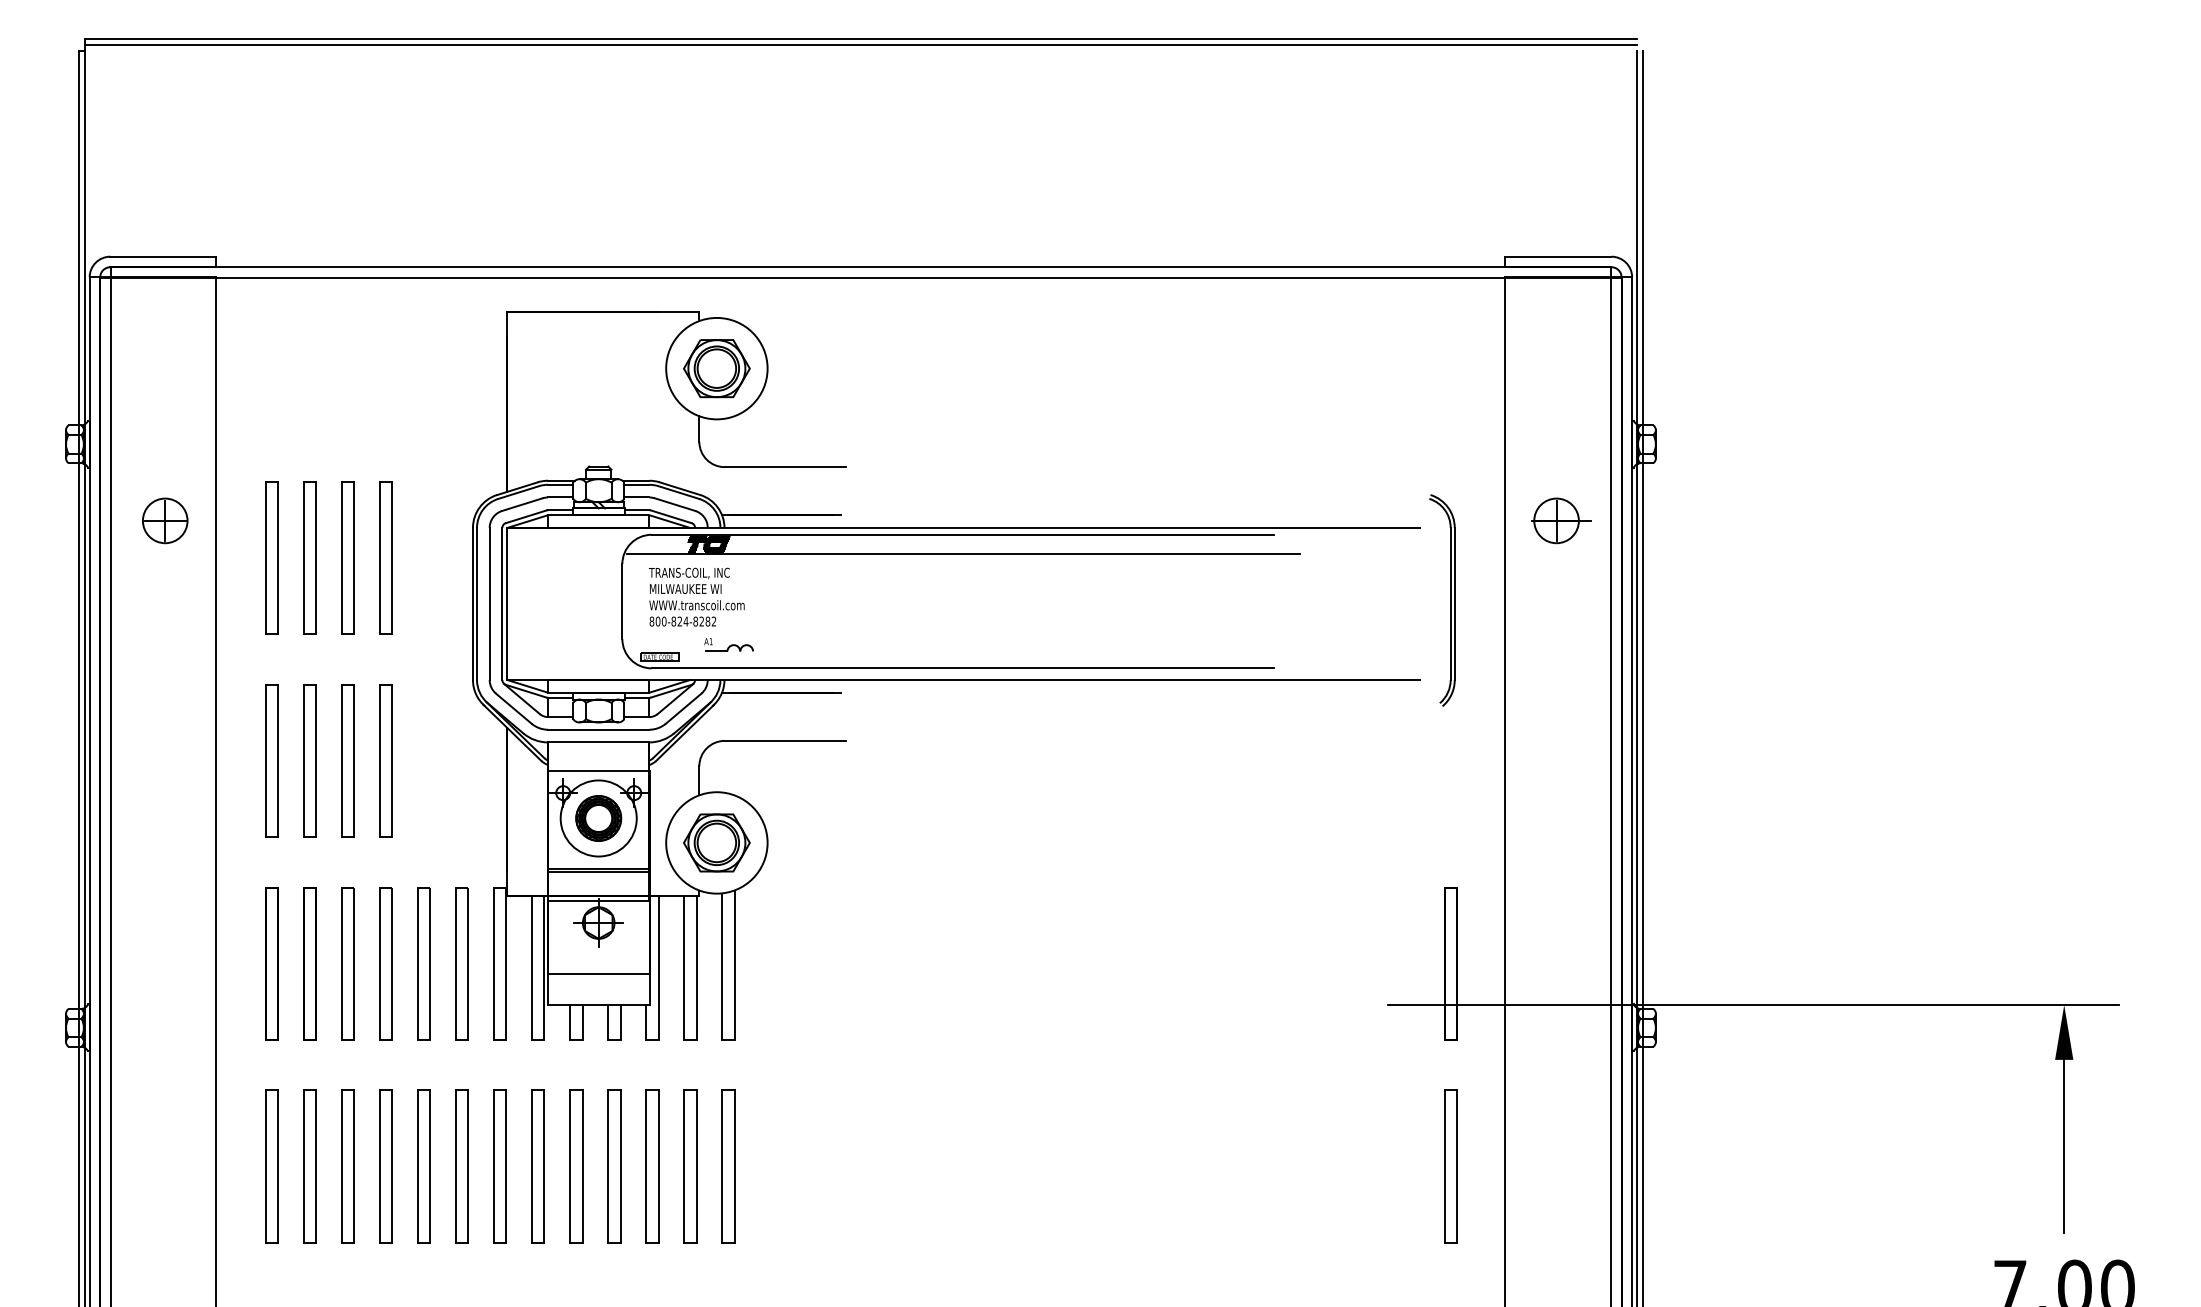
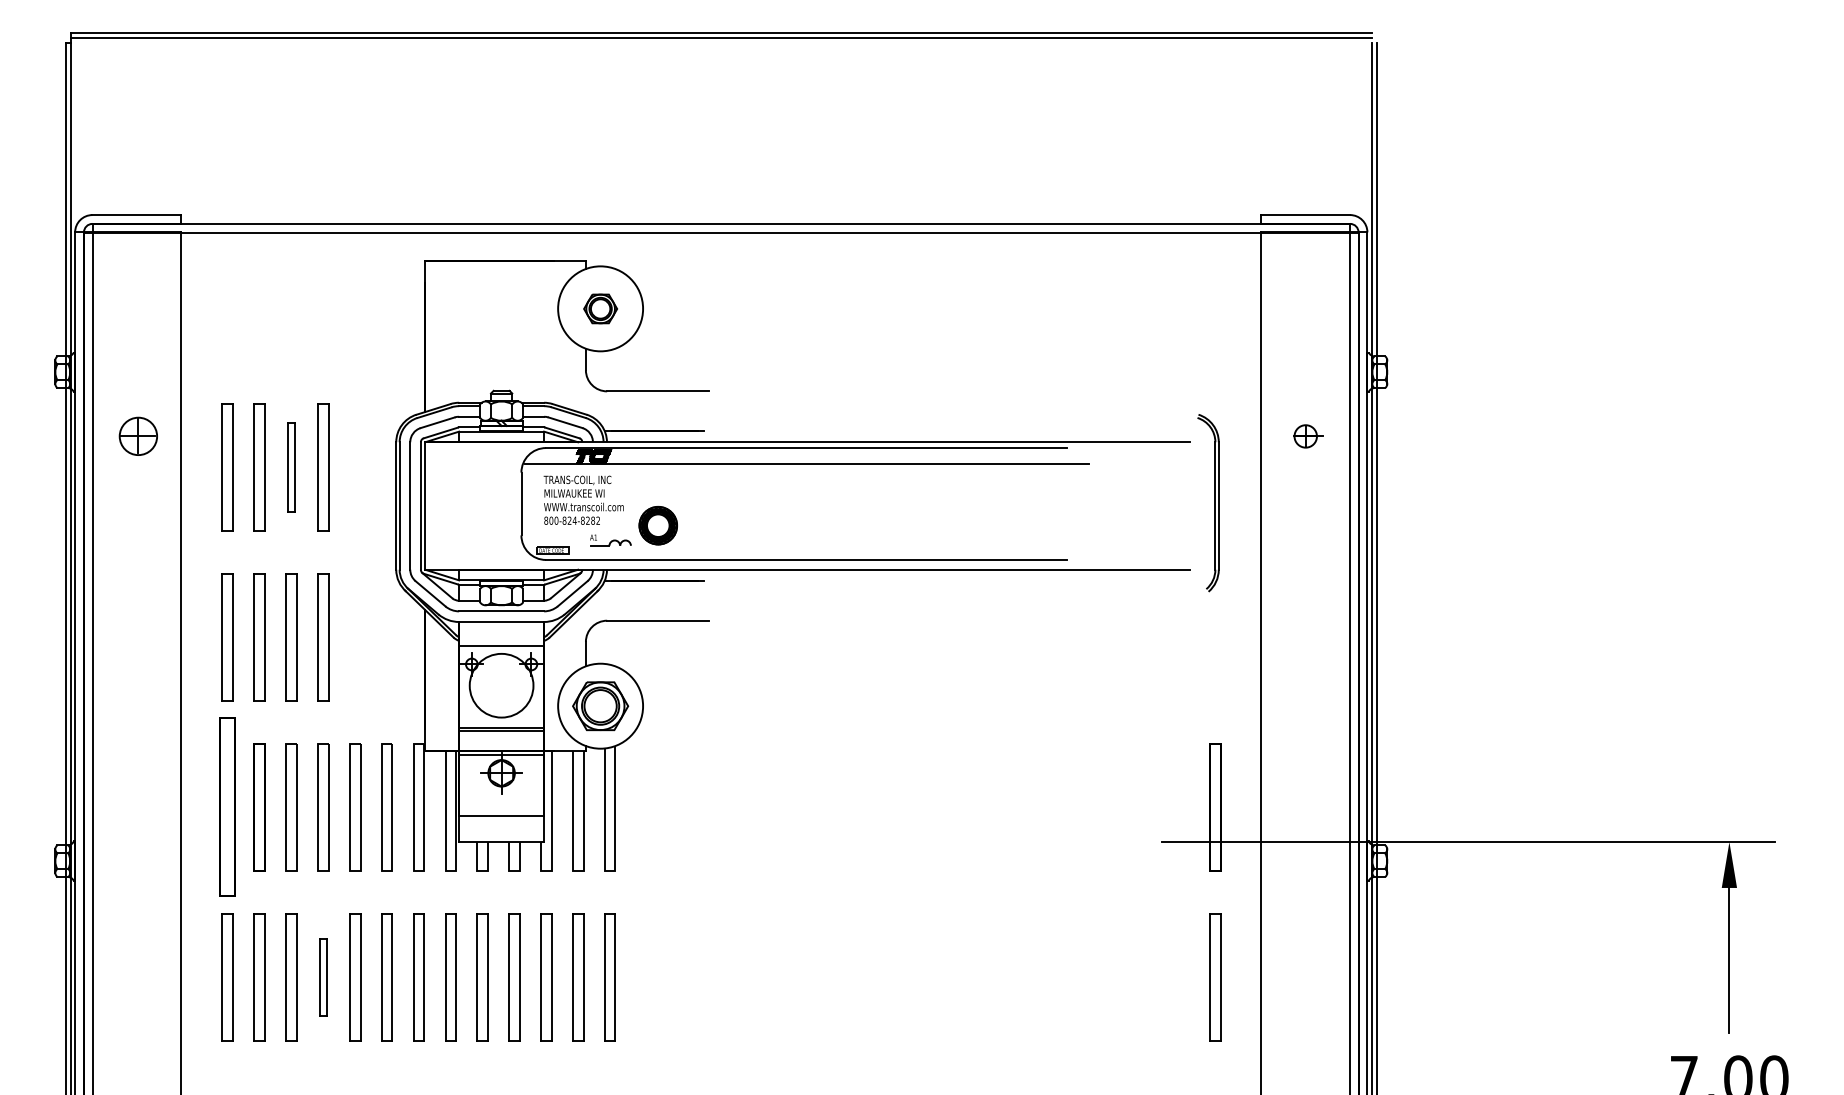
part: (716, 368) -> (600, 308), size x0.6
part: (1561, 520) -> (1308, 436), size x0.6
part: (347, 557) -> (291, 467), size x0.7
part: (598, 818) -> (658, 525), moved
part: (271, 963) -> (227, 807), size x1.4
part: (385, 1166) -> (322, 977), size x0.6

